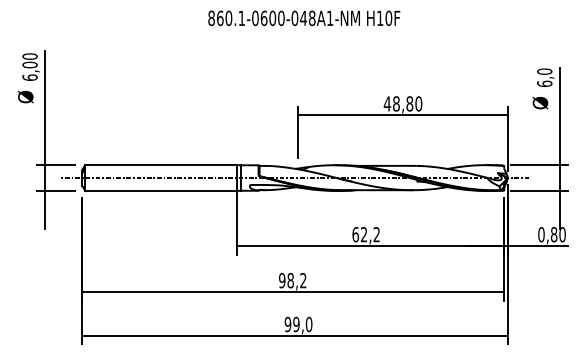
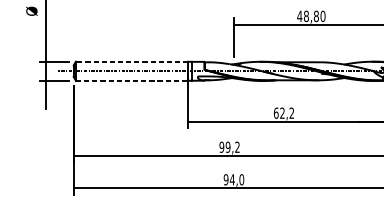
line: (161, 165) -> (132, 62), solid -> dashed
line: (161, 190) -> (132, 80), solid -> dashed
text: (290, 280) -> (227, 147), 98,2 -> 99,2
text: (296, 324) -> (232, 179), 99,0 -> 94,0

